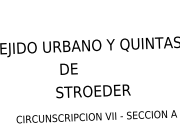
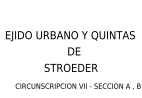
text: (69, 69) -> (74, 51), moved

